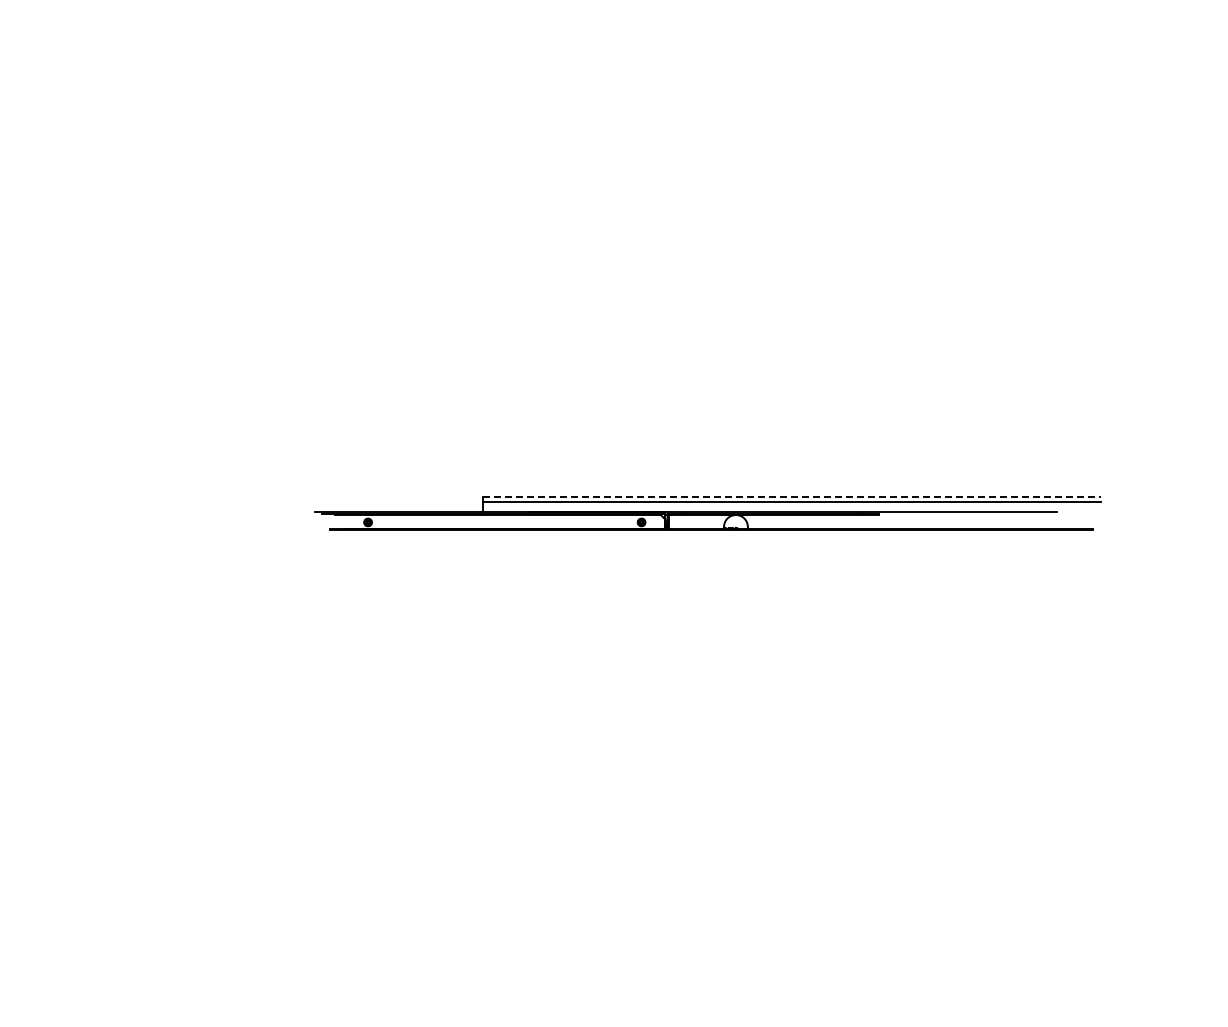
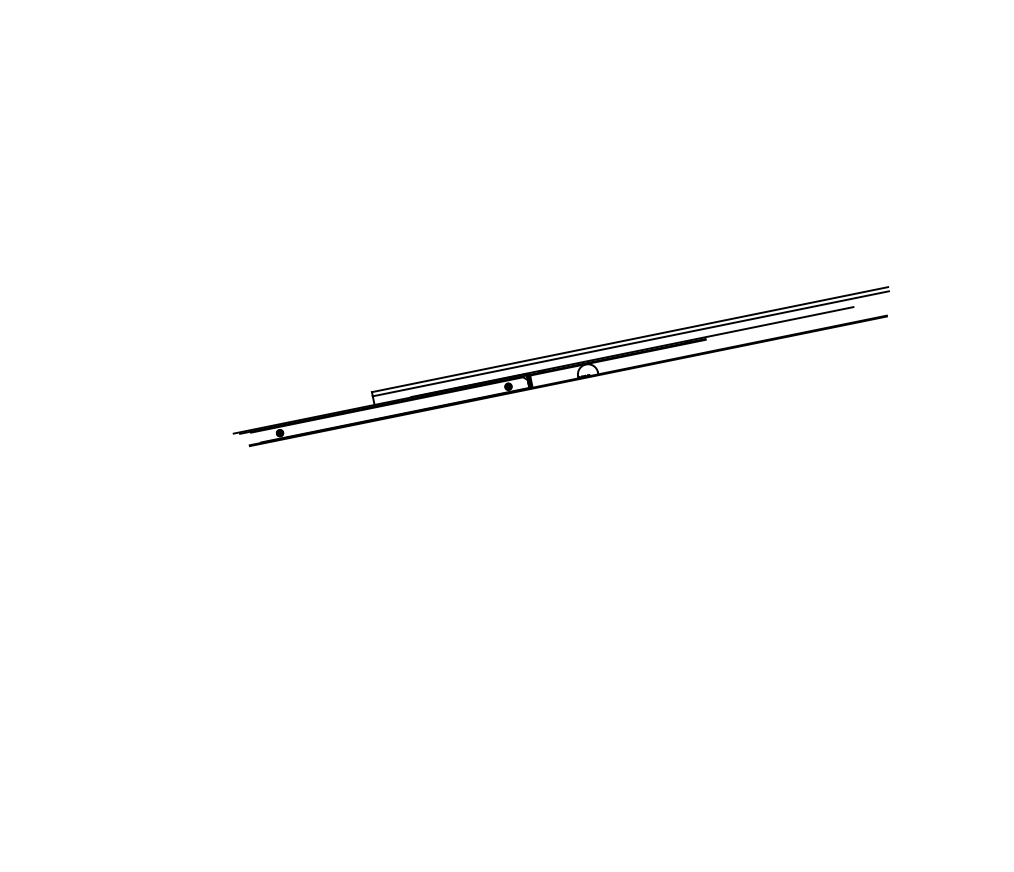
line: (792, 496) -> (630, 339), dashed -> solid

